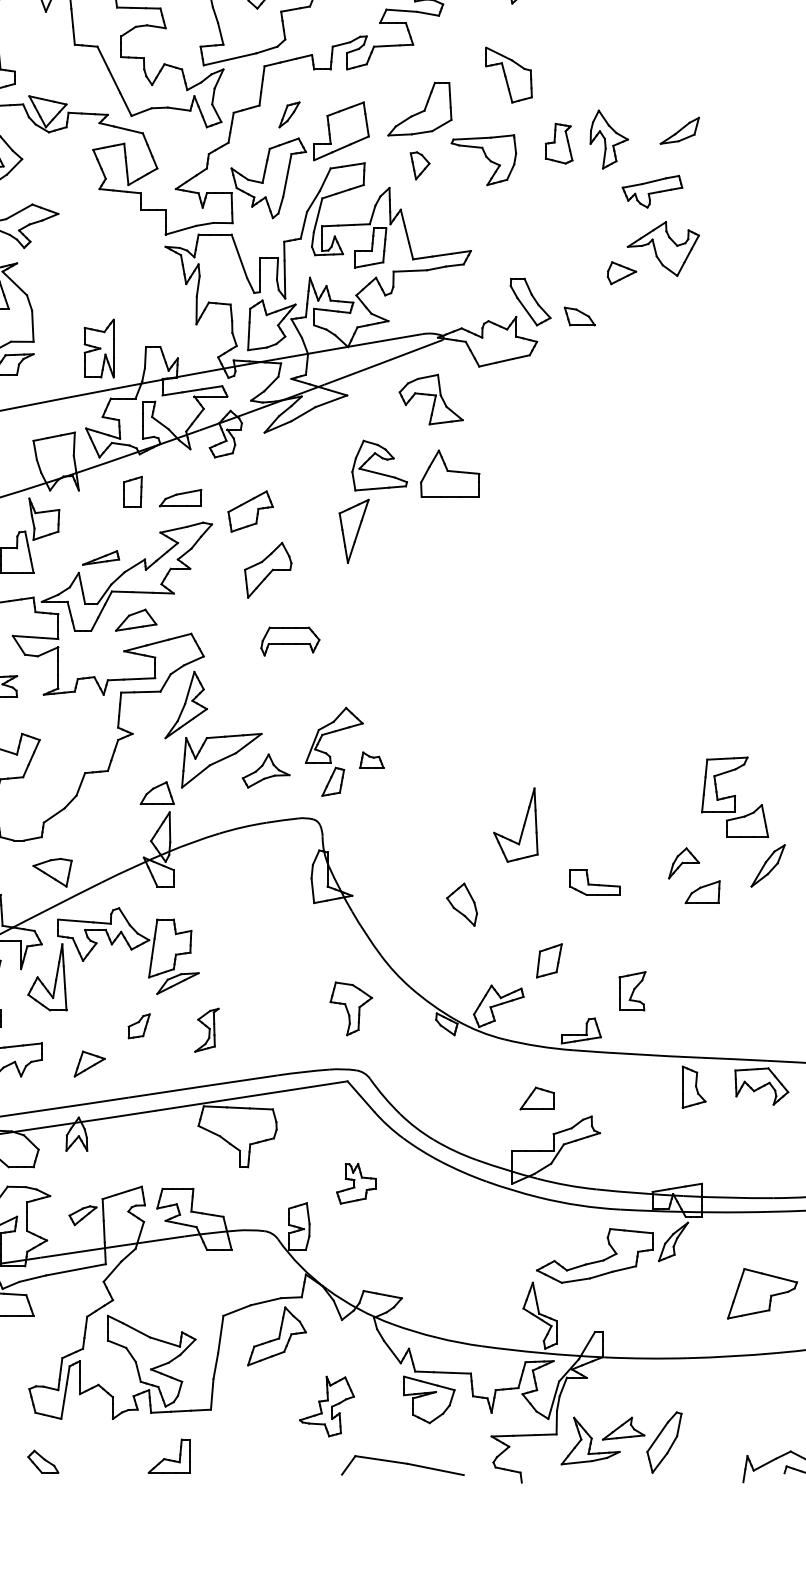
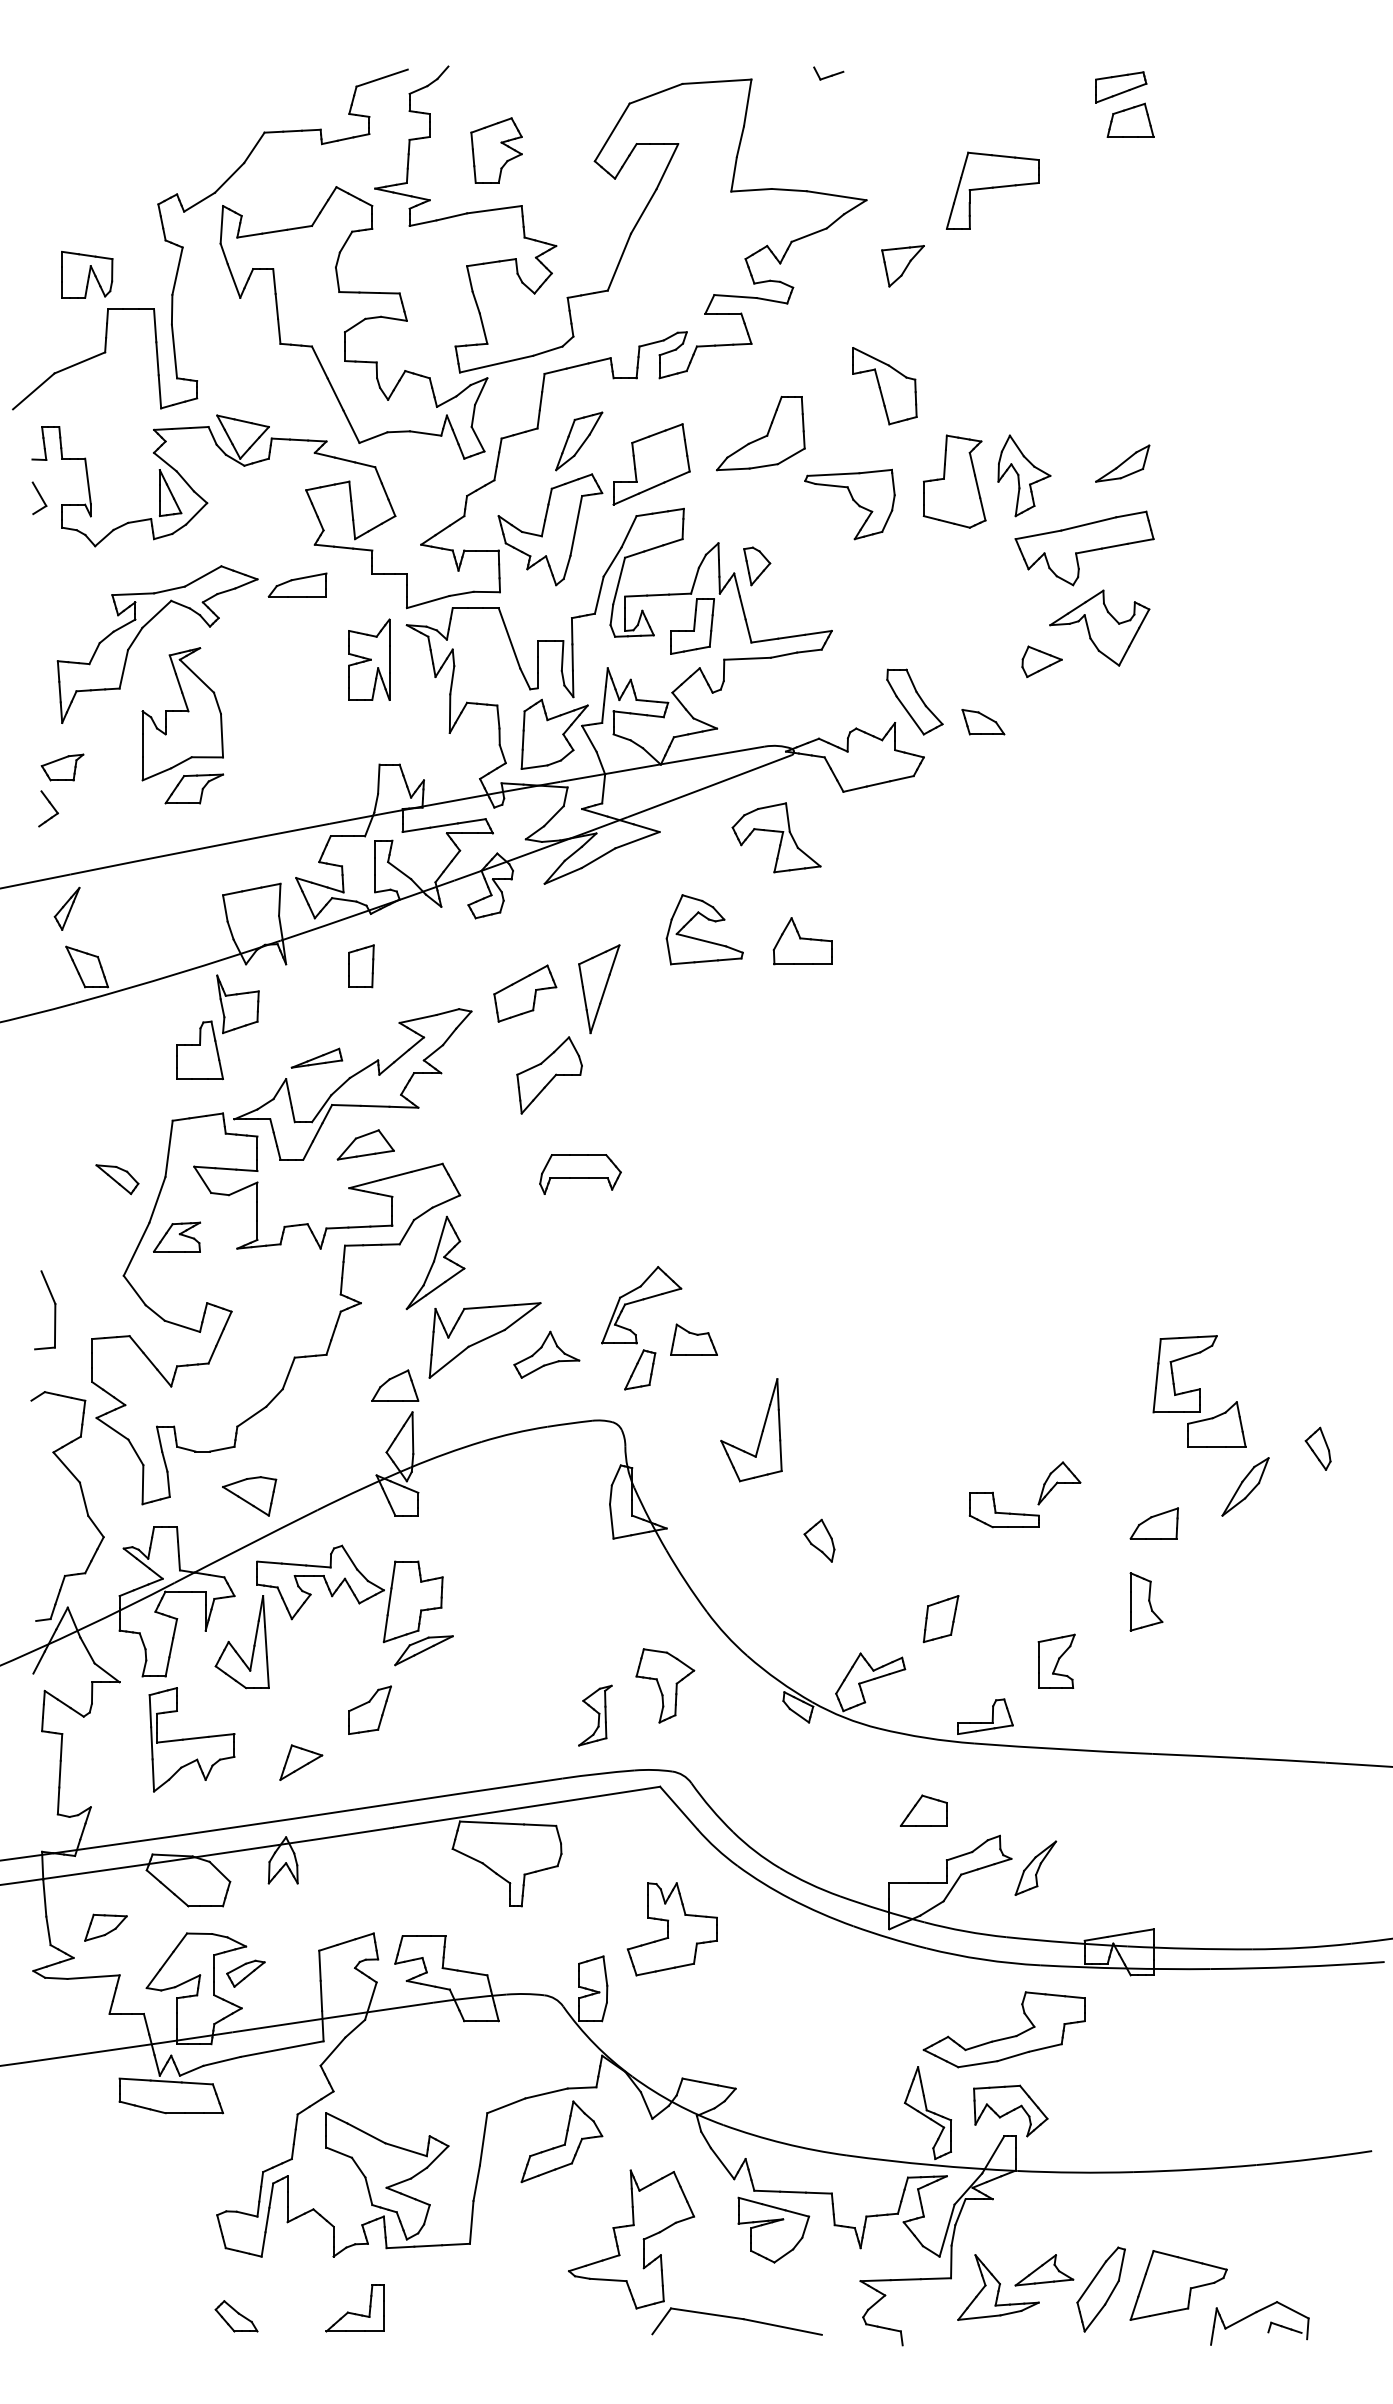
part: (289, 114) -> (579, 441), size x1.67
part: (559, 143) -> (954, 481), size x1.67
part: (420, 165) -> (757, 566), moved
part: (652, 191) -> (1084, 548), size x1.67
part: (99, 348) -> (369, 659), moved
part: (449, 474) -> (802, 941), size x0.71
part: (180, 497) -> (297, 584), moved
part: (354, 531) -> (599, 989), moved
part: (371, 760) -> (693, 1339), size x1.43
part: (523, 826) -> (761, 1431), moved
part: (684, 863) -> (1059, 1483), moved
part: (462, 904) -> (819, 1540), size x0.71
part: (138, 1025) -> (369, 1709), size x1.43
part: (207, 1030) -> (595, 1715), moved
part: (694, 1086) -> (1146, 1601), moved
part: (761, 1086) -> (1010, 2110), moved
part: (355, 1183) -> (671, 1929), size x1.67
part: (82, 1215) -> (245, 1973), moved
part: (673, 1241) -> (1035, 1867), moved
part: (762, 1293) -> (1178, 2285), moved
part: (327, 1406) -> (631, 2239), size x1.67
part: (168, 1456) -> (354, 2308), moved

